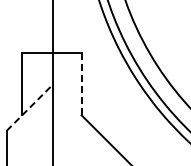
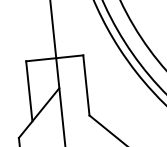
line: (81, 84) -> (86, 85), dashed -> solid
line: (30, 107) -> (39, 113), dashed -> solid

